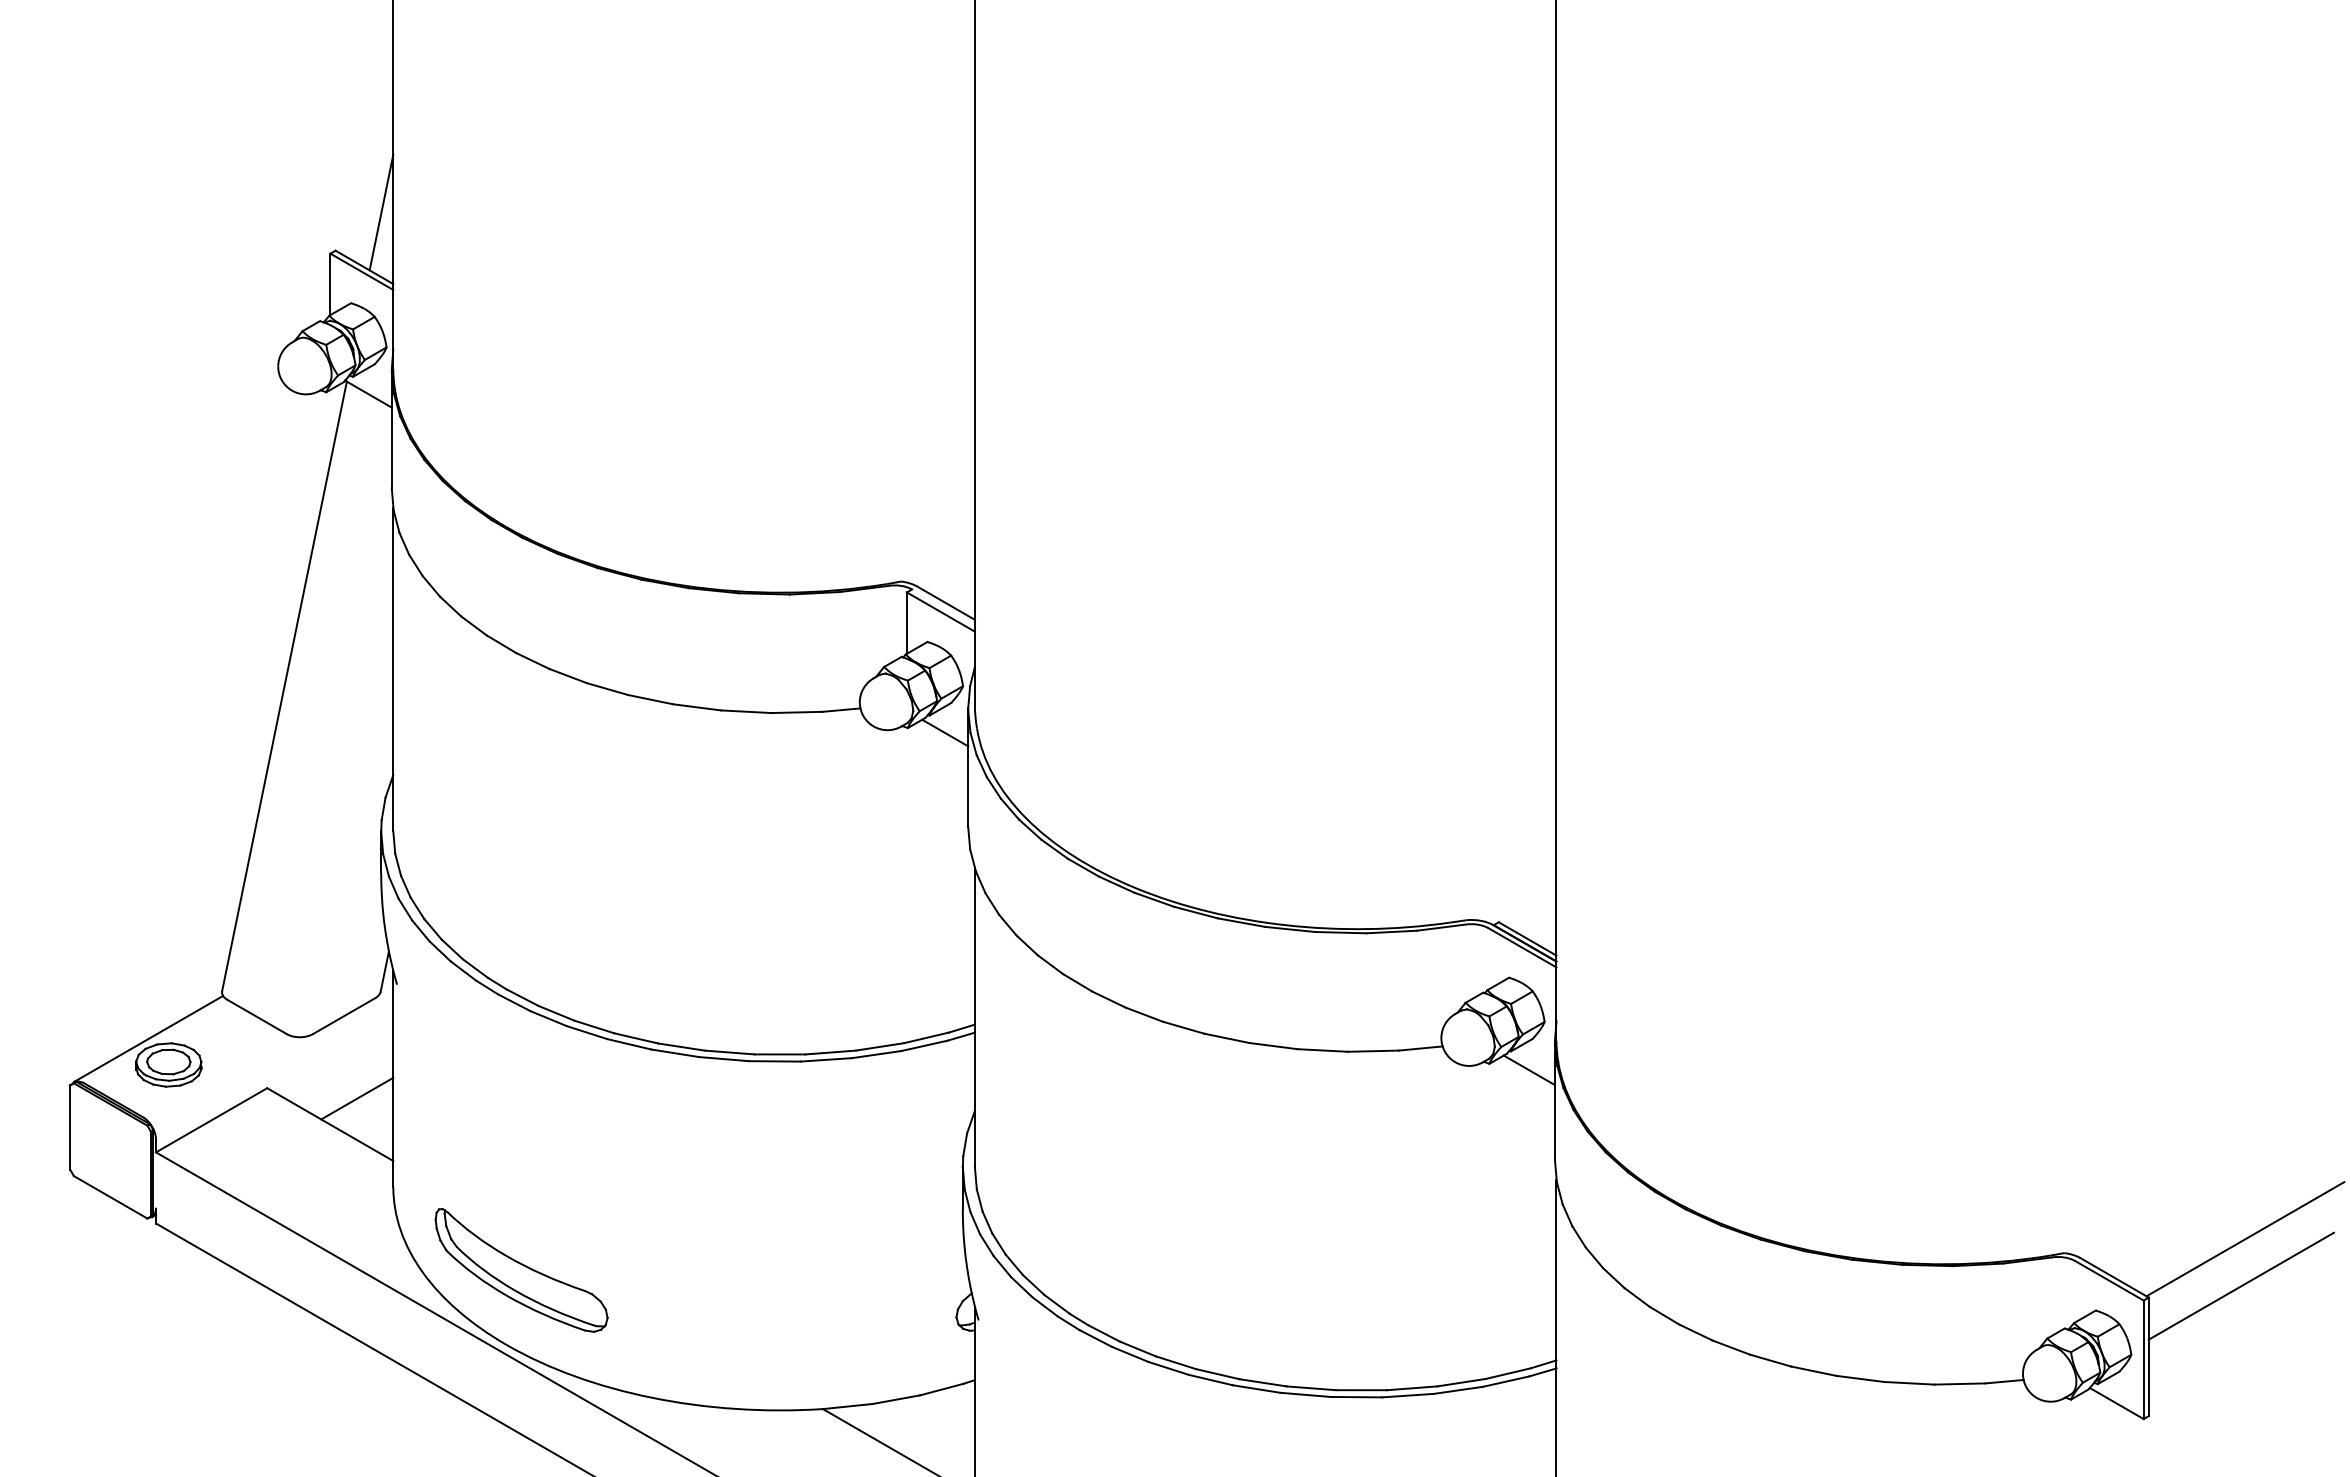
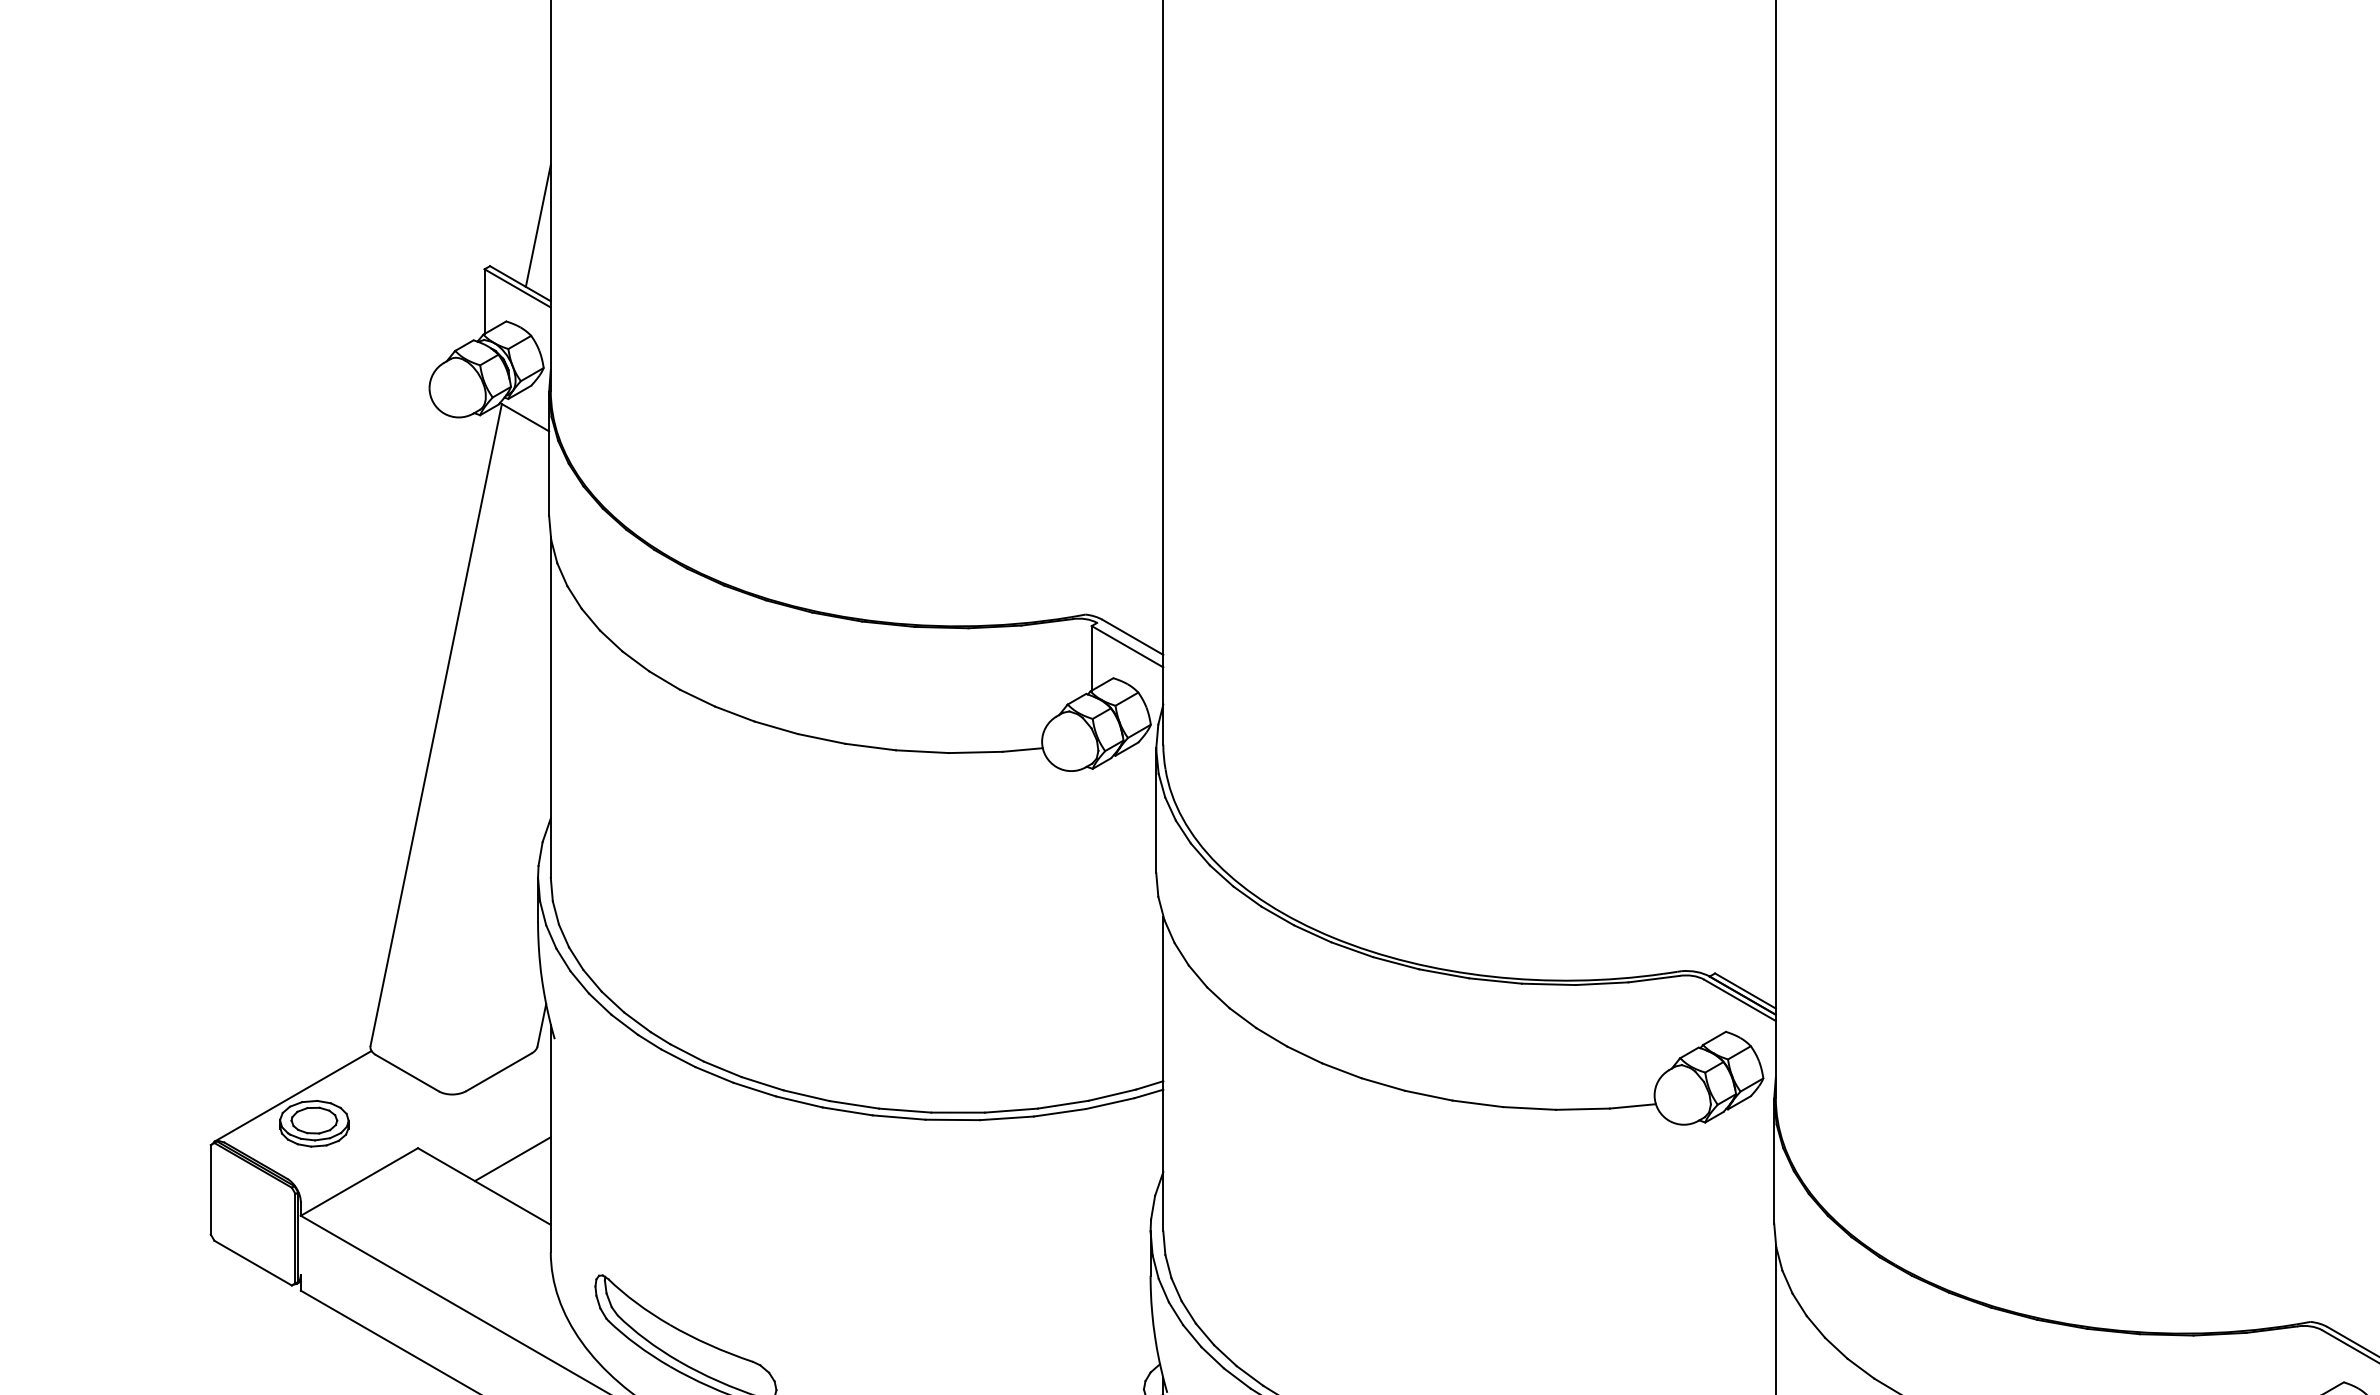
line: (945, 732) -> (1132, 773), removed
line: (1528, 1070) -> (1746, 1129), removed

